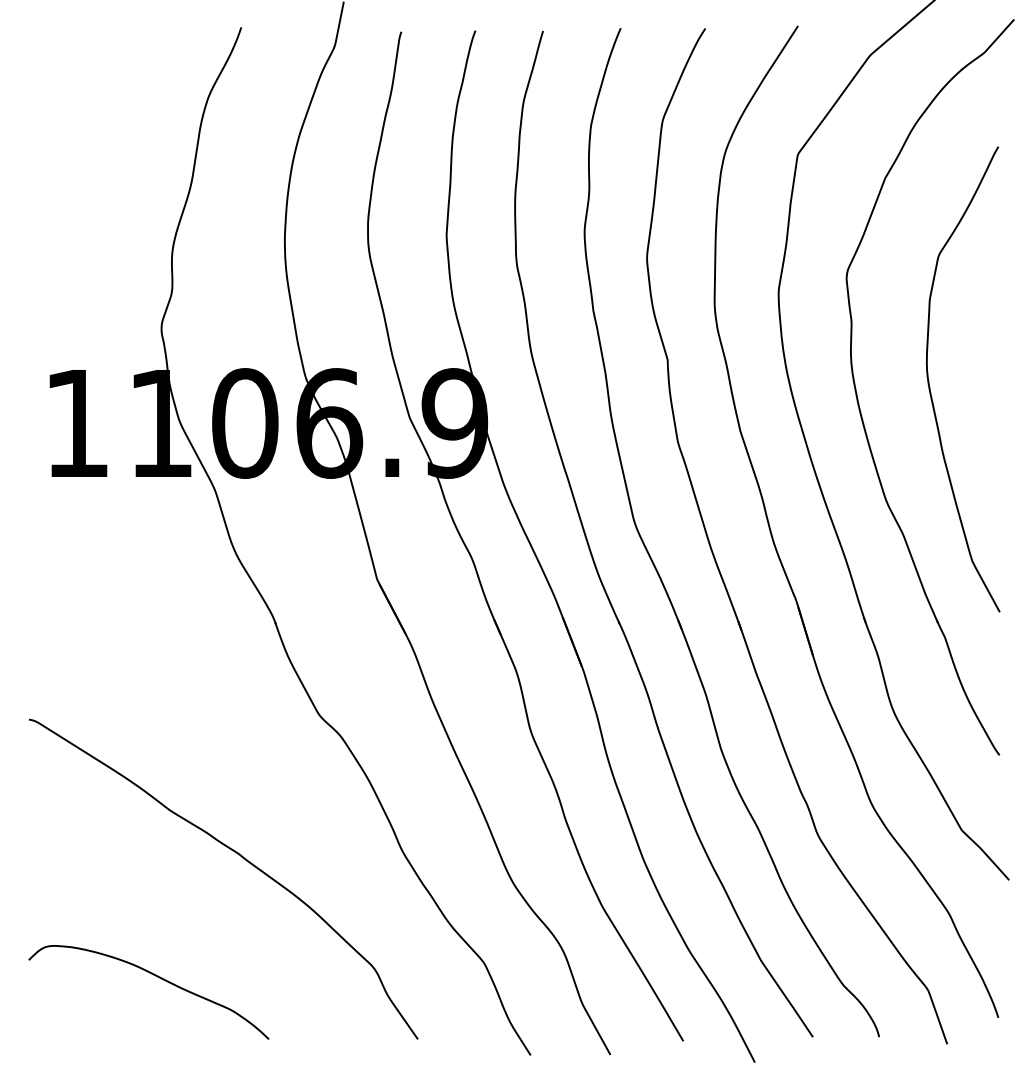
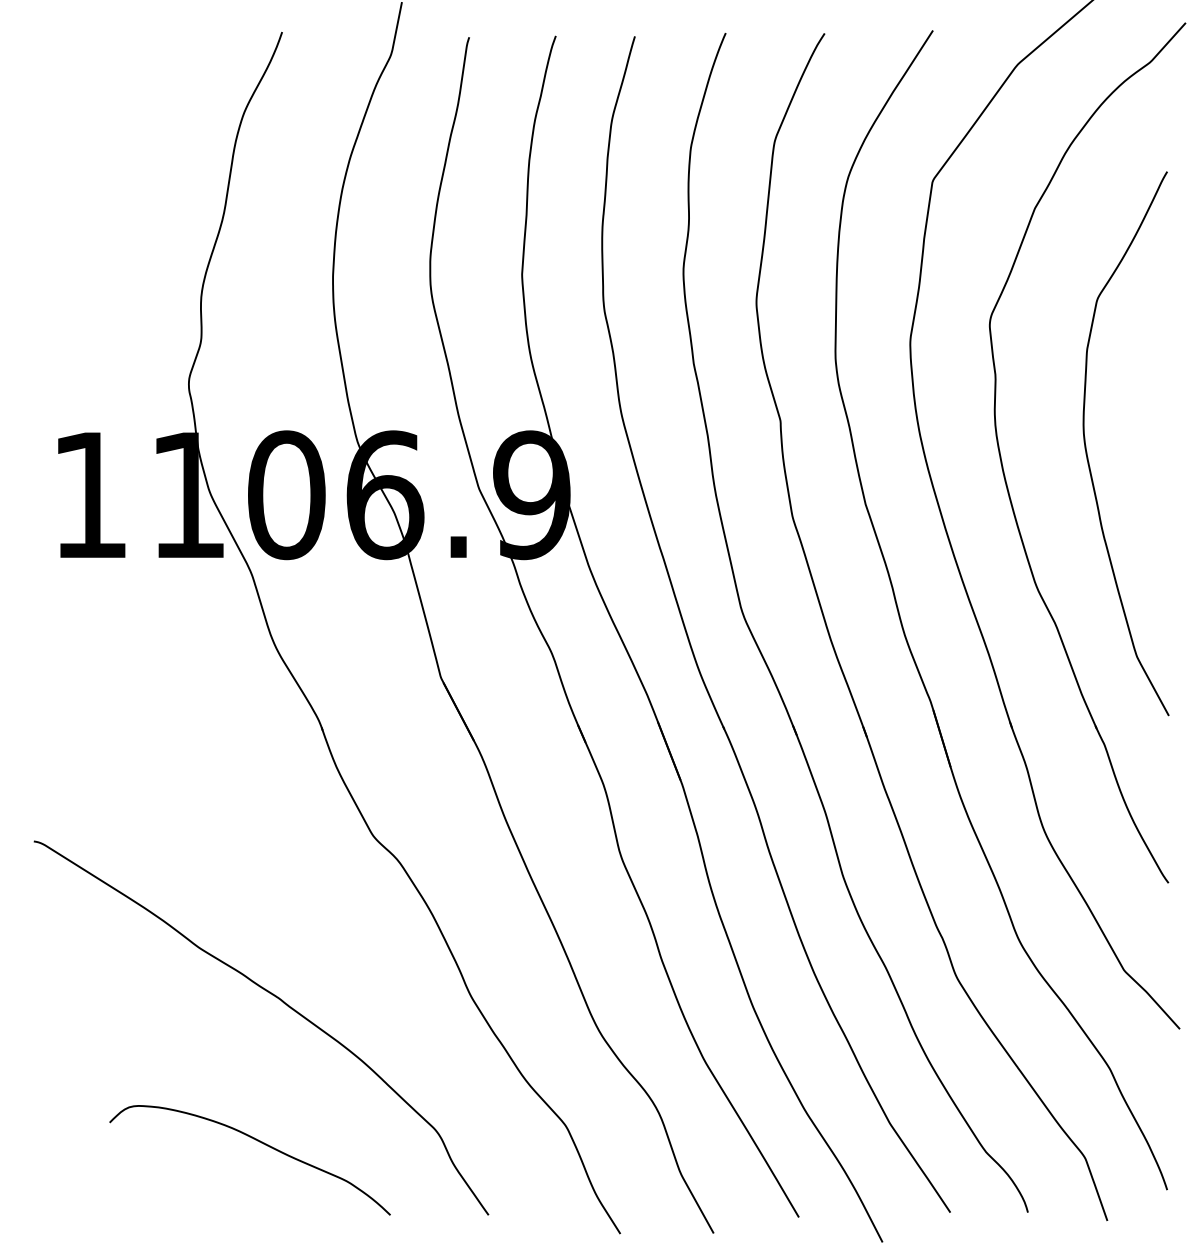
curve: (155, 976) -> (257, 1141), moved

